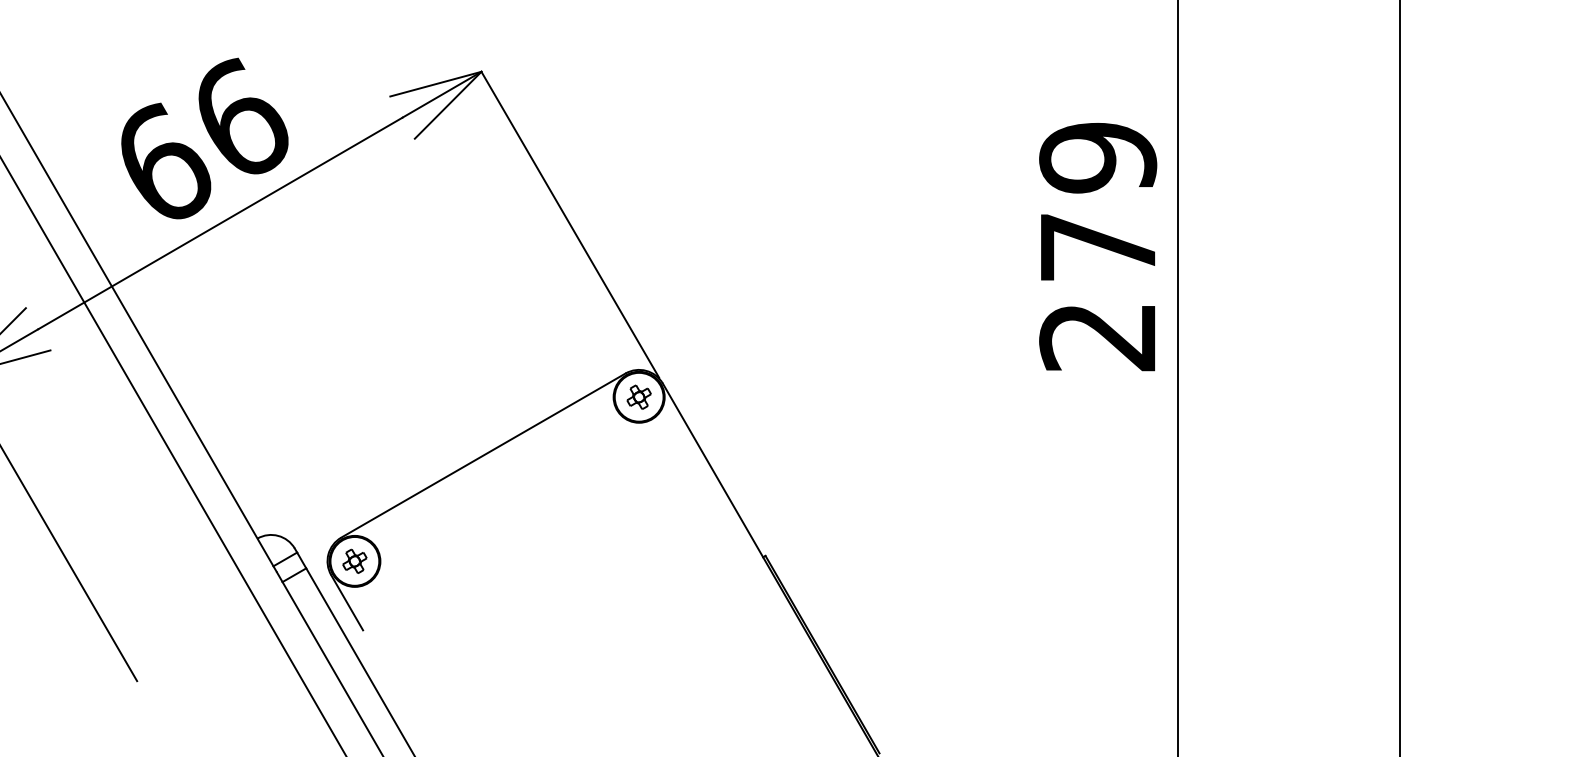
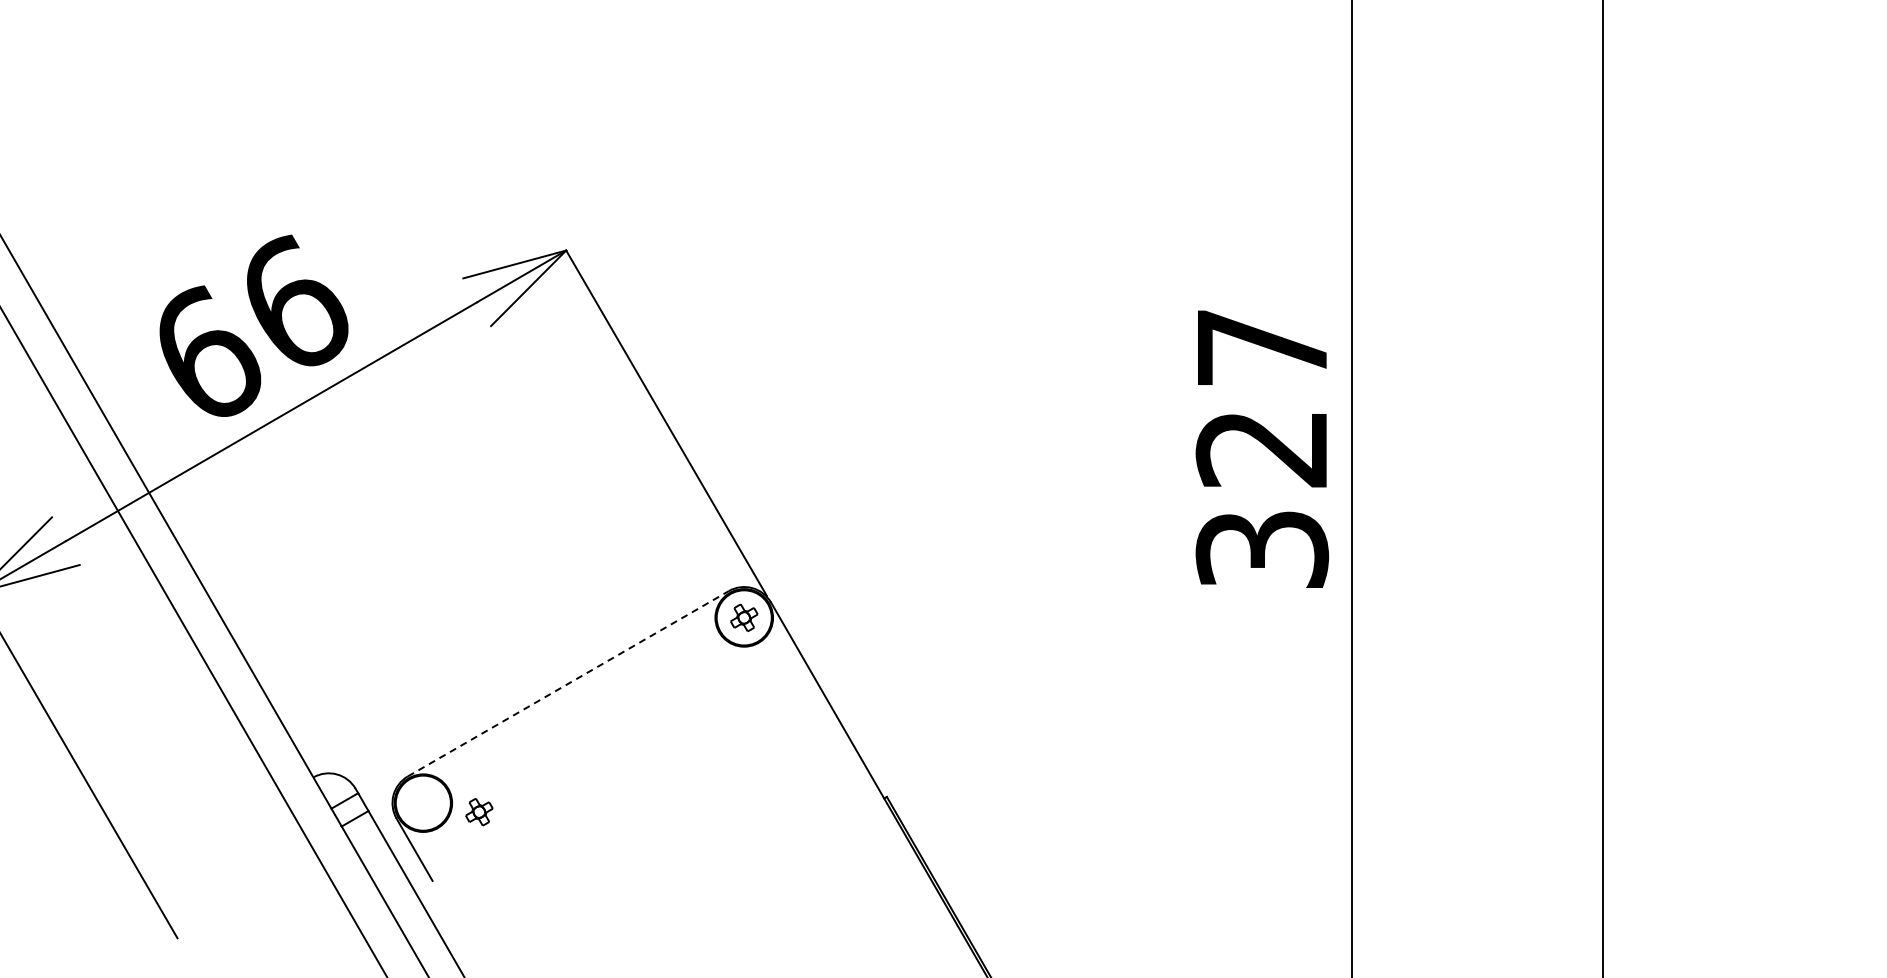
text: (1098, 247) -> (1262, 448), 279 -> 327
line: (483, 455) -> (568, 683), solid -> dashed
part: (355, 561) -> (479, 812), moved

